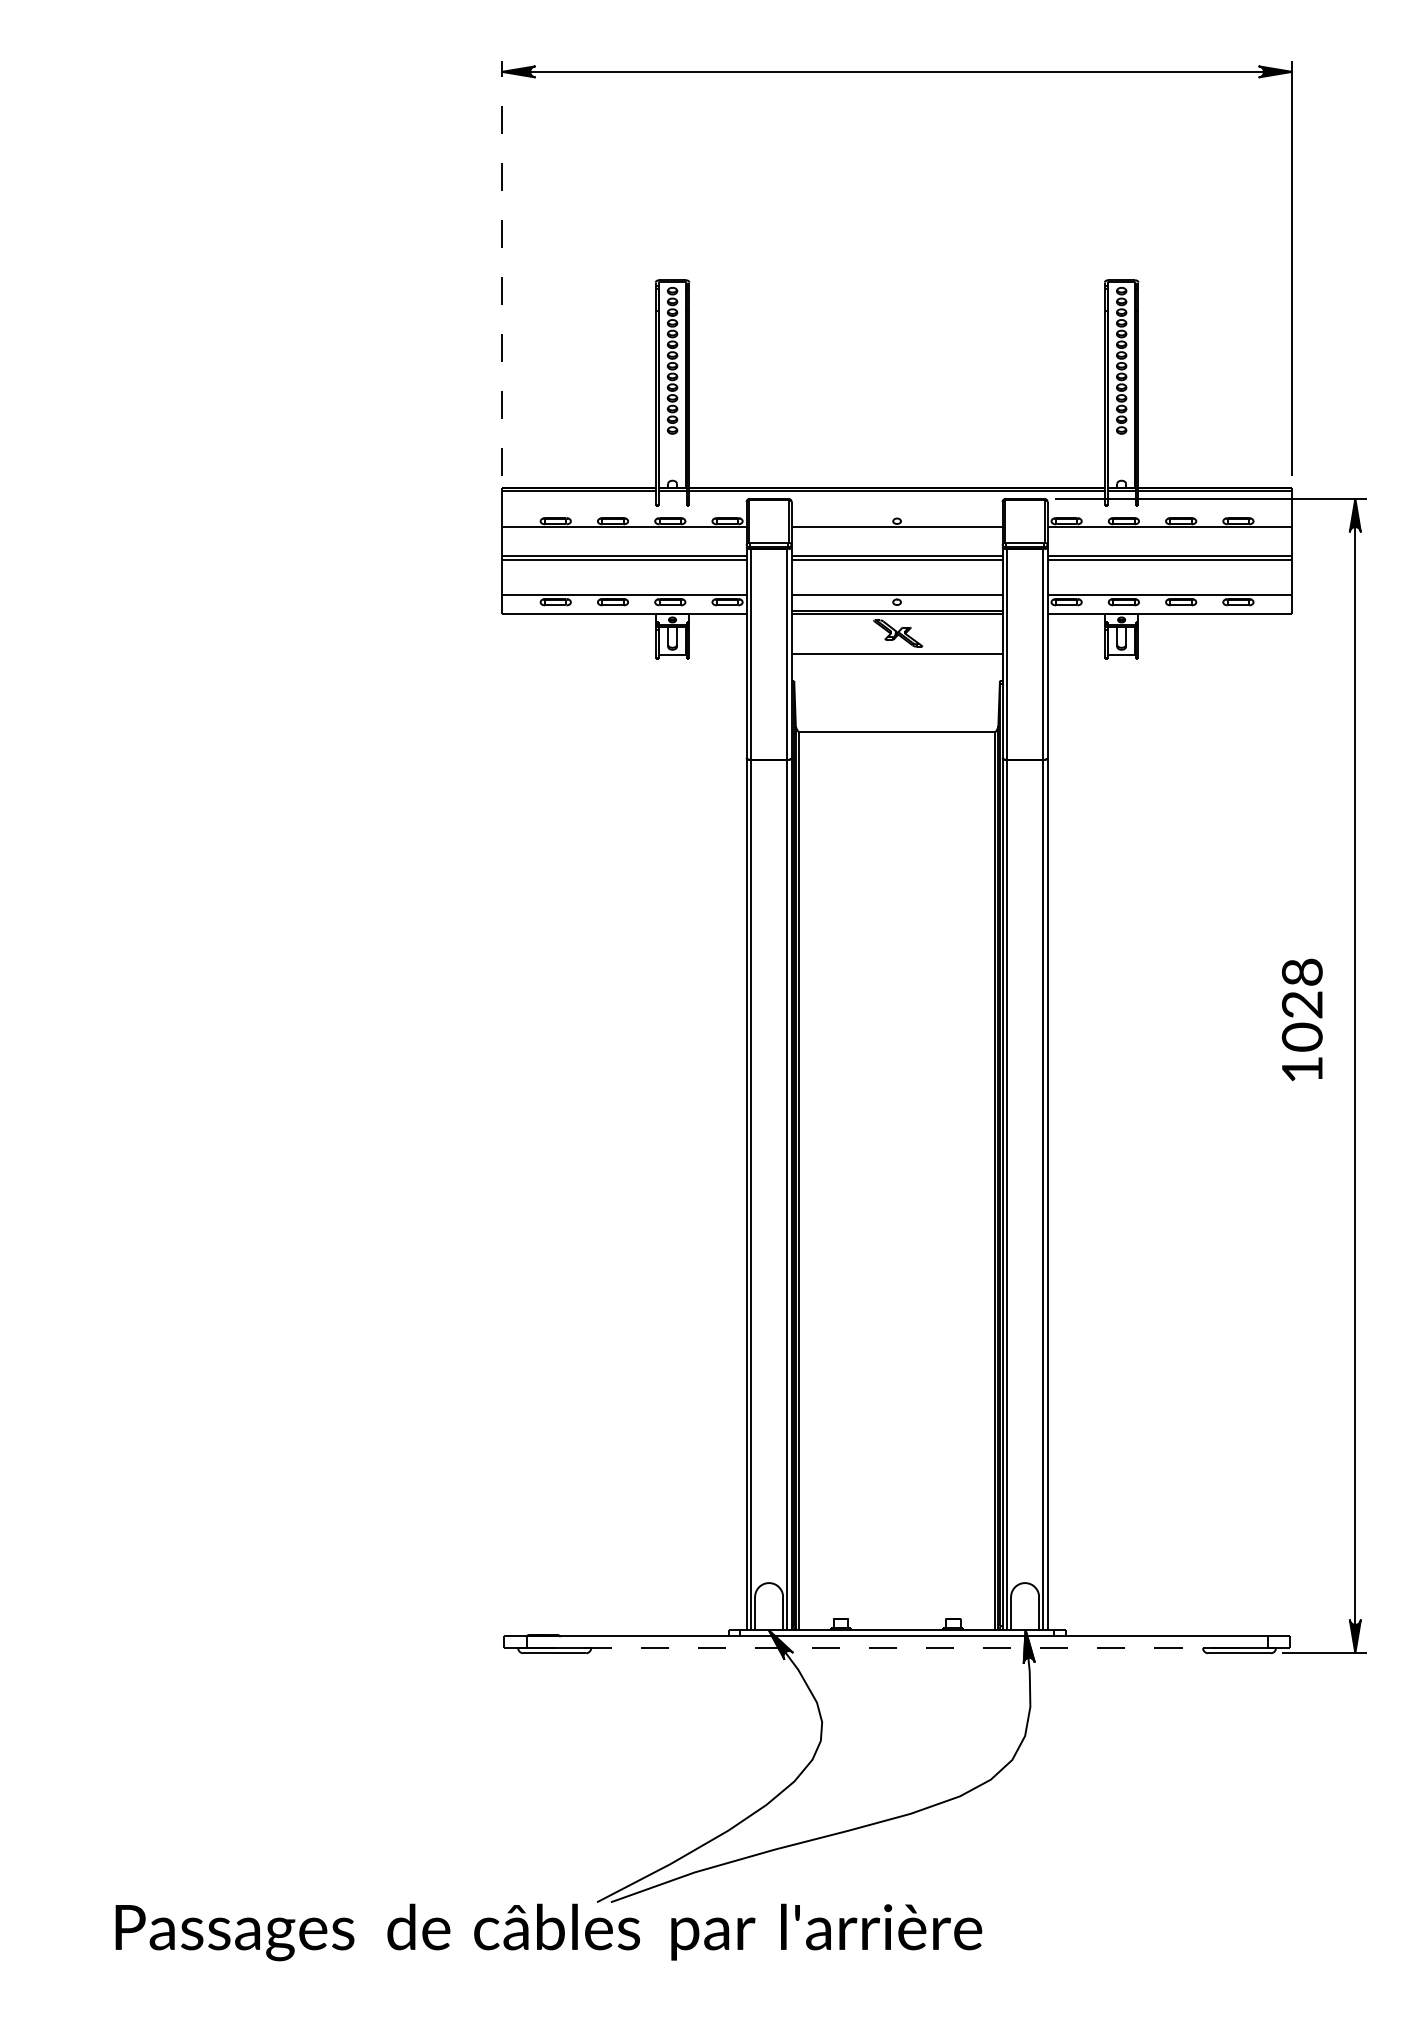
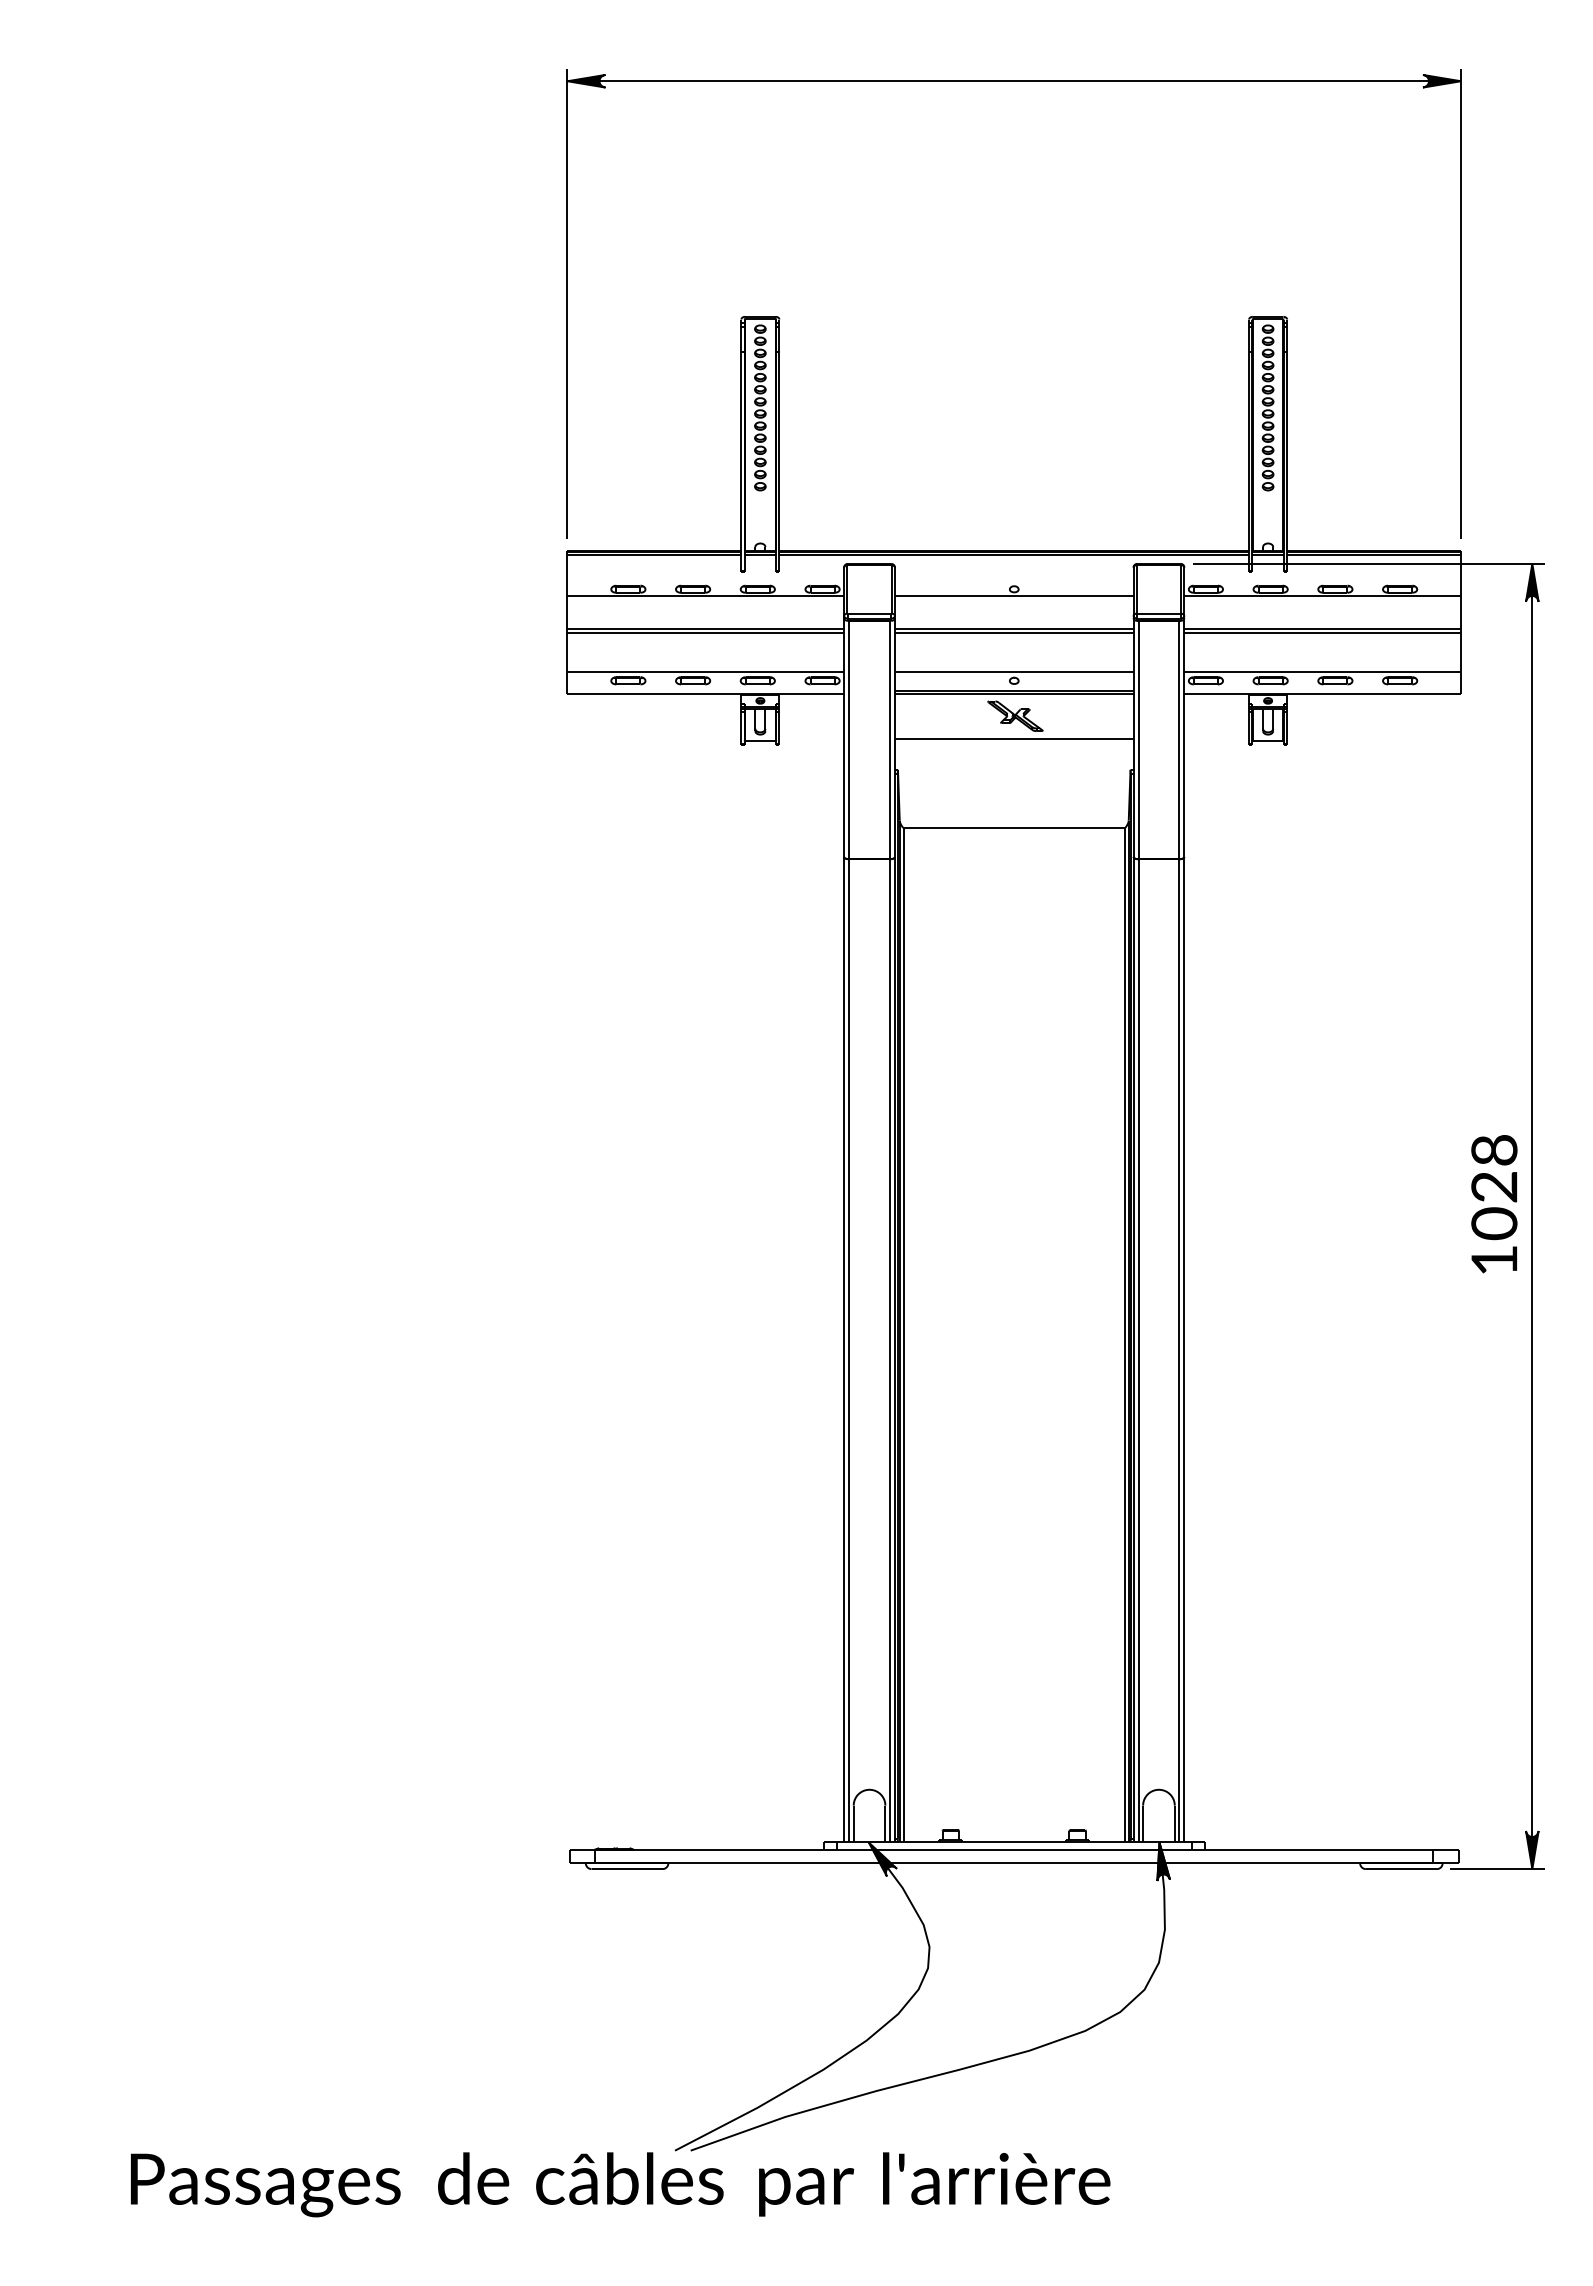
line: (501, 268) -> (567, 303), dashed -> solid
text: (1302, 1020) -> (1494, 1204), moved
line: (897, 1647) -> (1014, 1862), dashed -> solid

